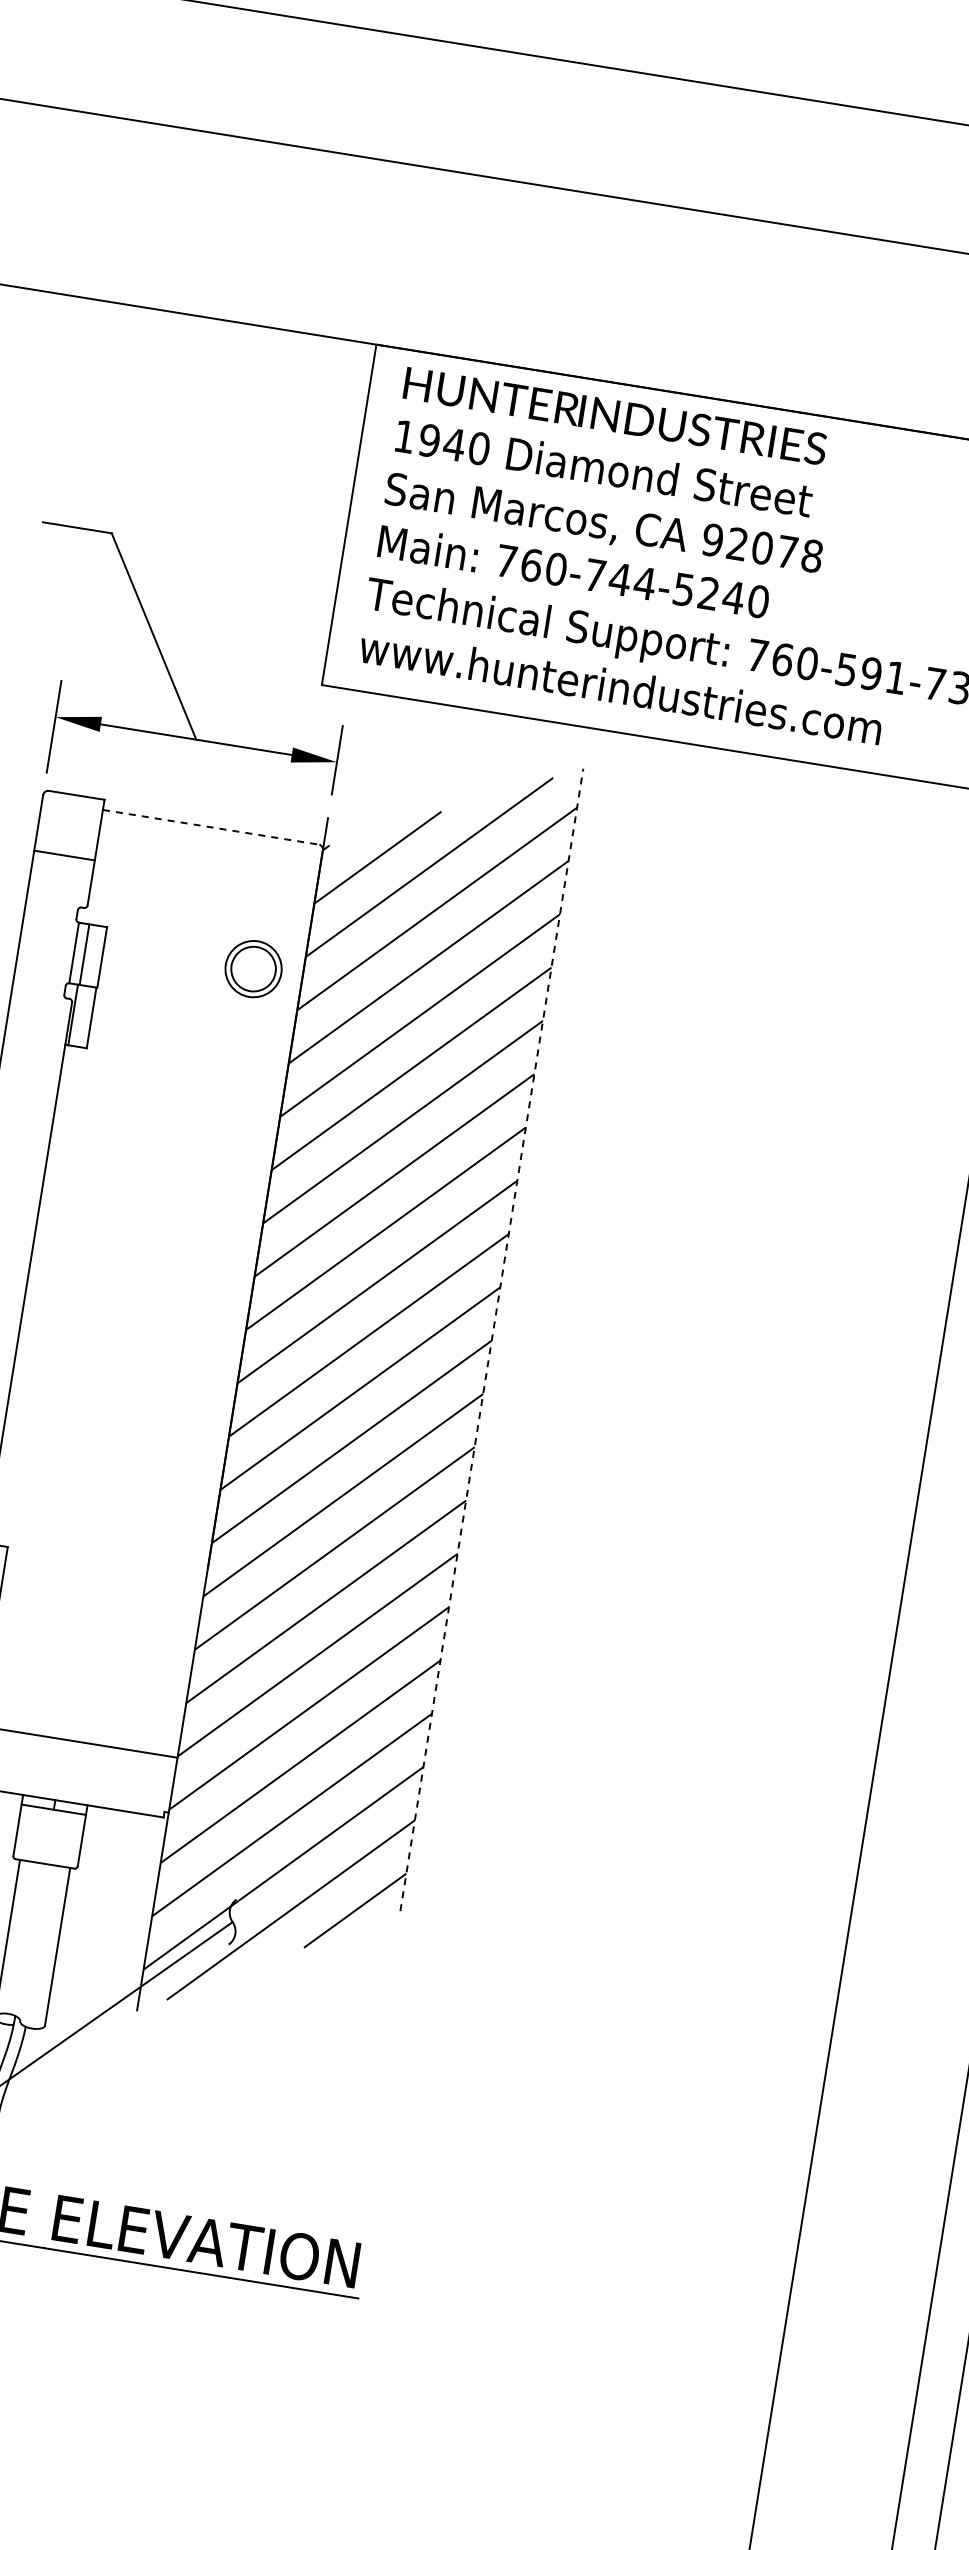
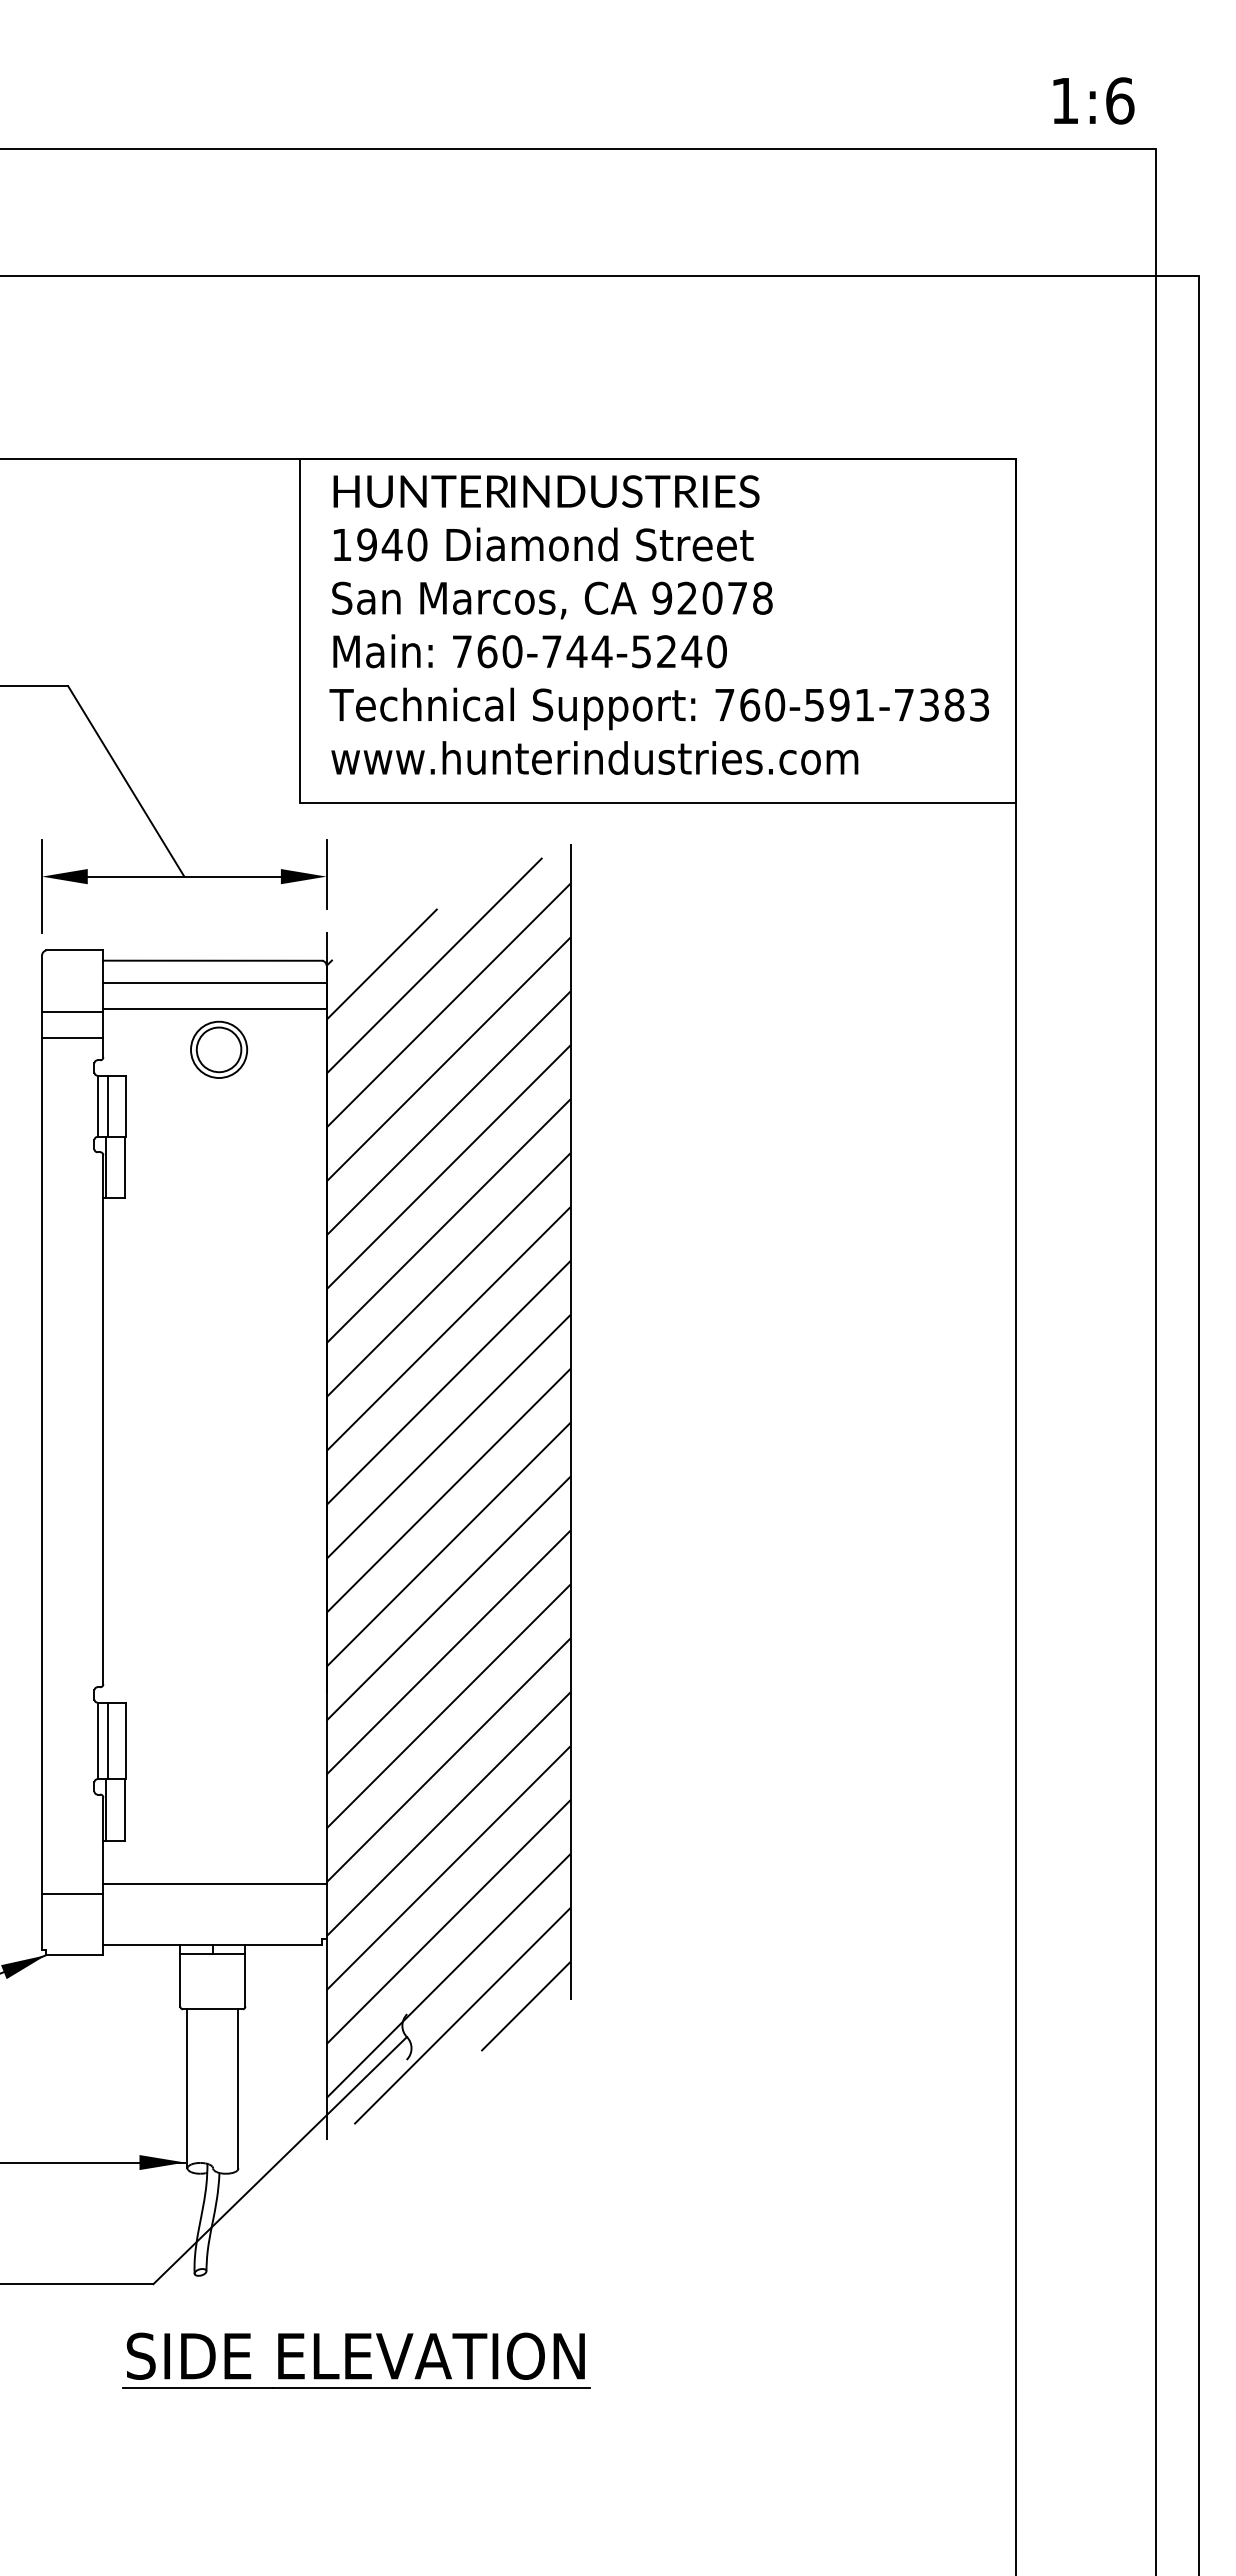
line: (210, 827) -> (212, 960), dashed -> solid
line: (209, 849) -> (214, 982), added
line: (205, 874) -> (214, 1008), added
line: (60, 881) -> (72, 1037), added
part: (254, 968) -> (219, 1049), moved
line: (491, 1339) -> (570, 1421), dashed -> solid

